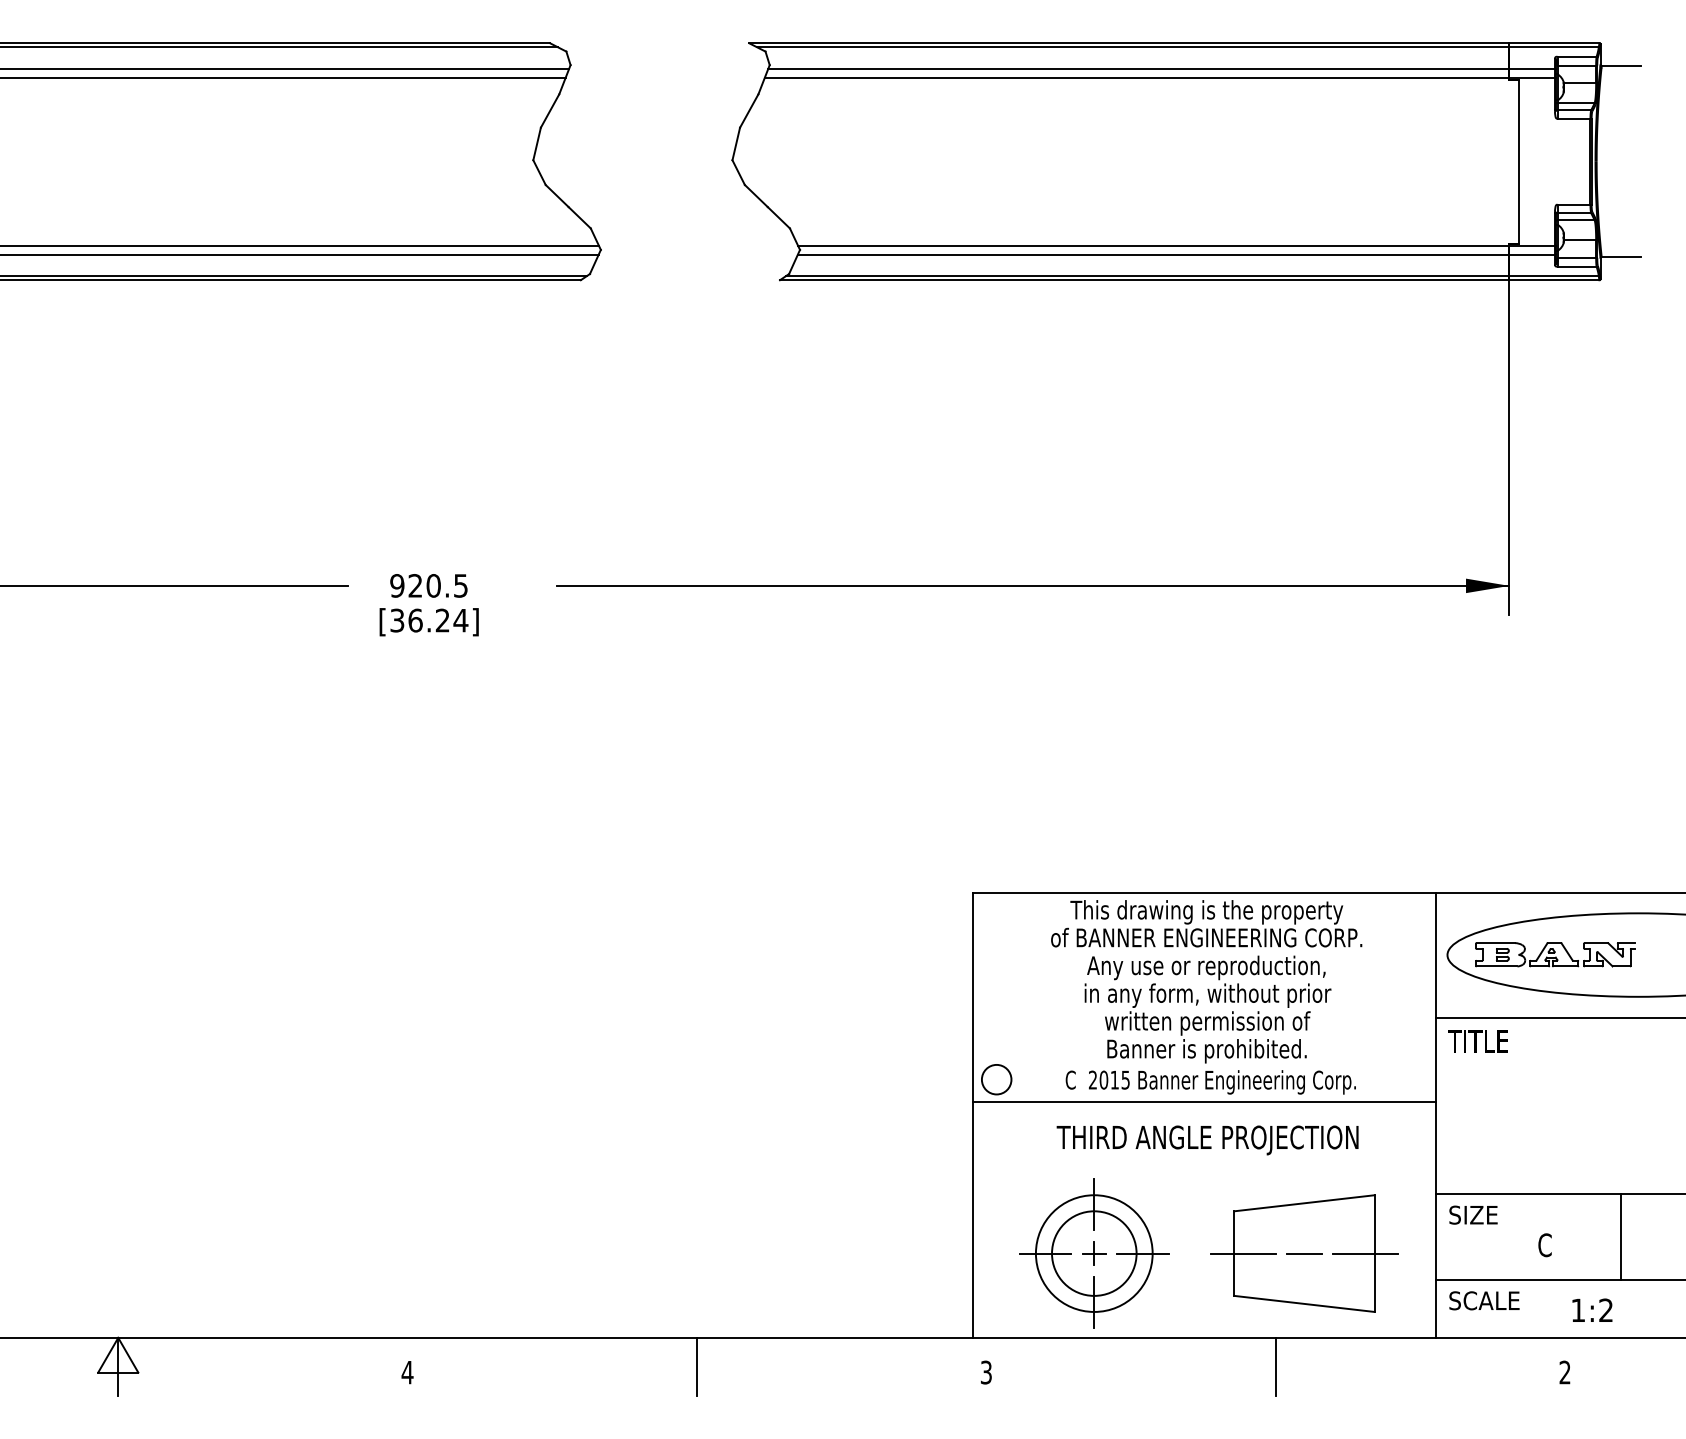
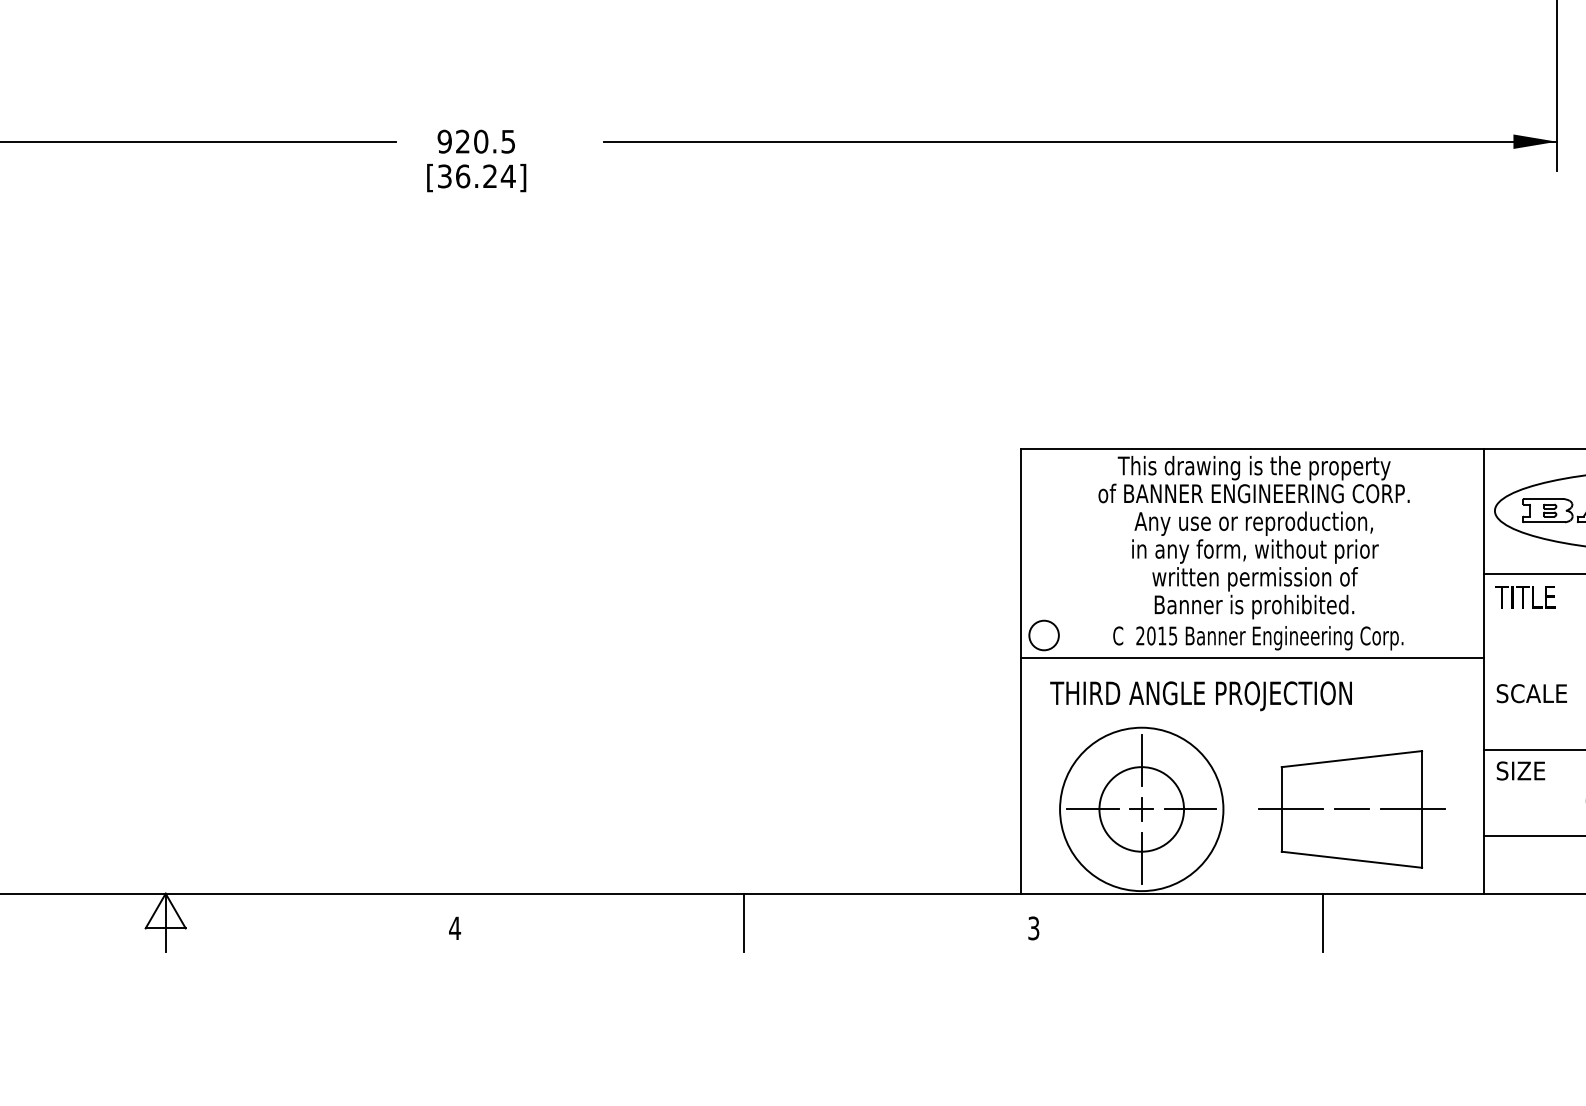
text: (1207, 1140) -> (1200, 696), moved
circle: (1093, 1253) -> (1140, 809), size x1.4
text: (1484, 1300) -> (1531, 693), moved

